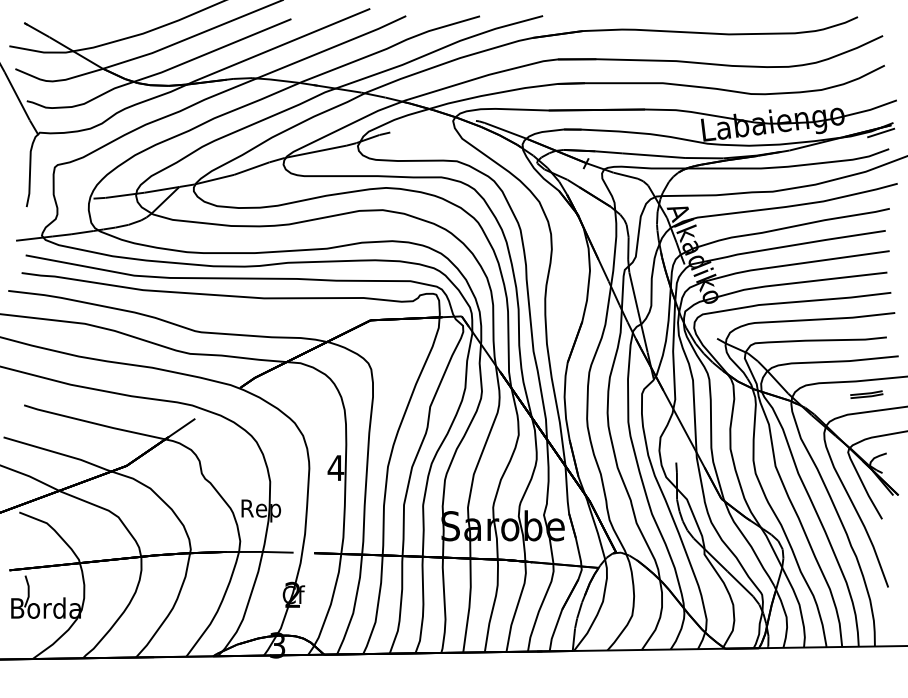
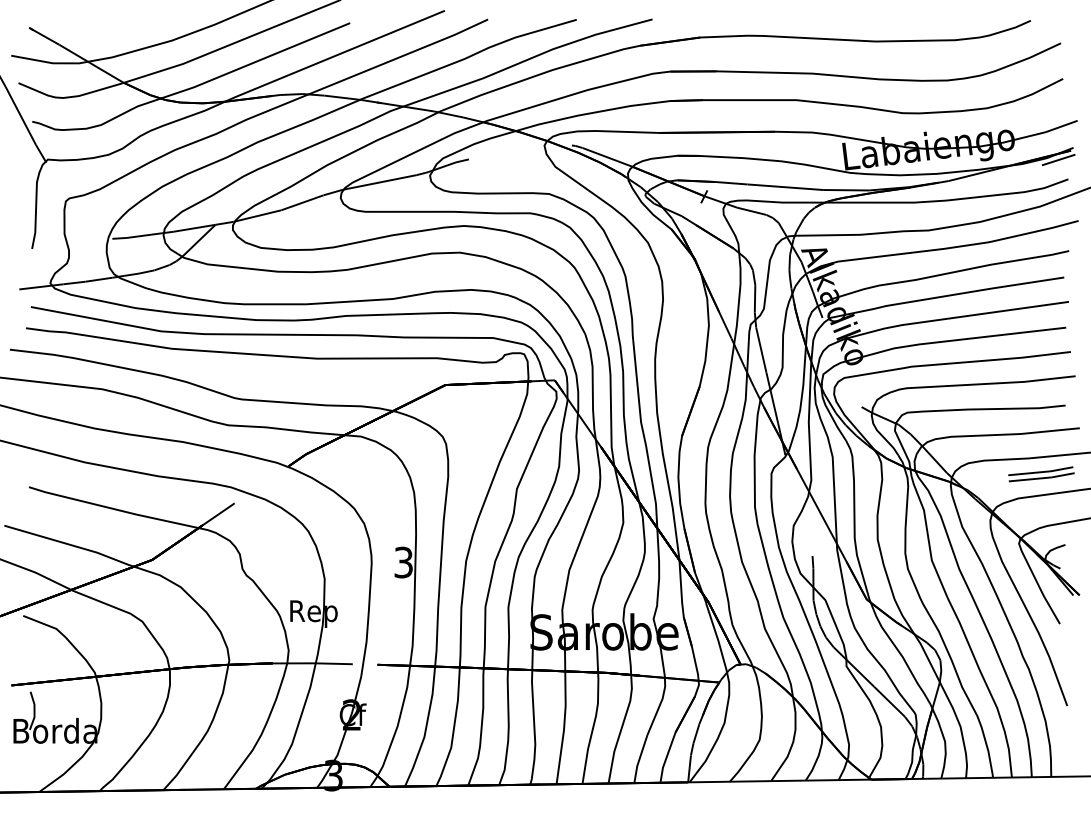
part: (866, 394) -> (1041, 474), size x1.67
text: (335, 468) -> (403, 562), 4 -> 3

